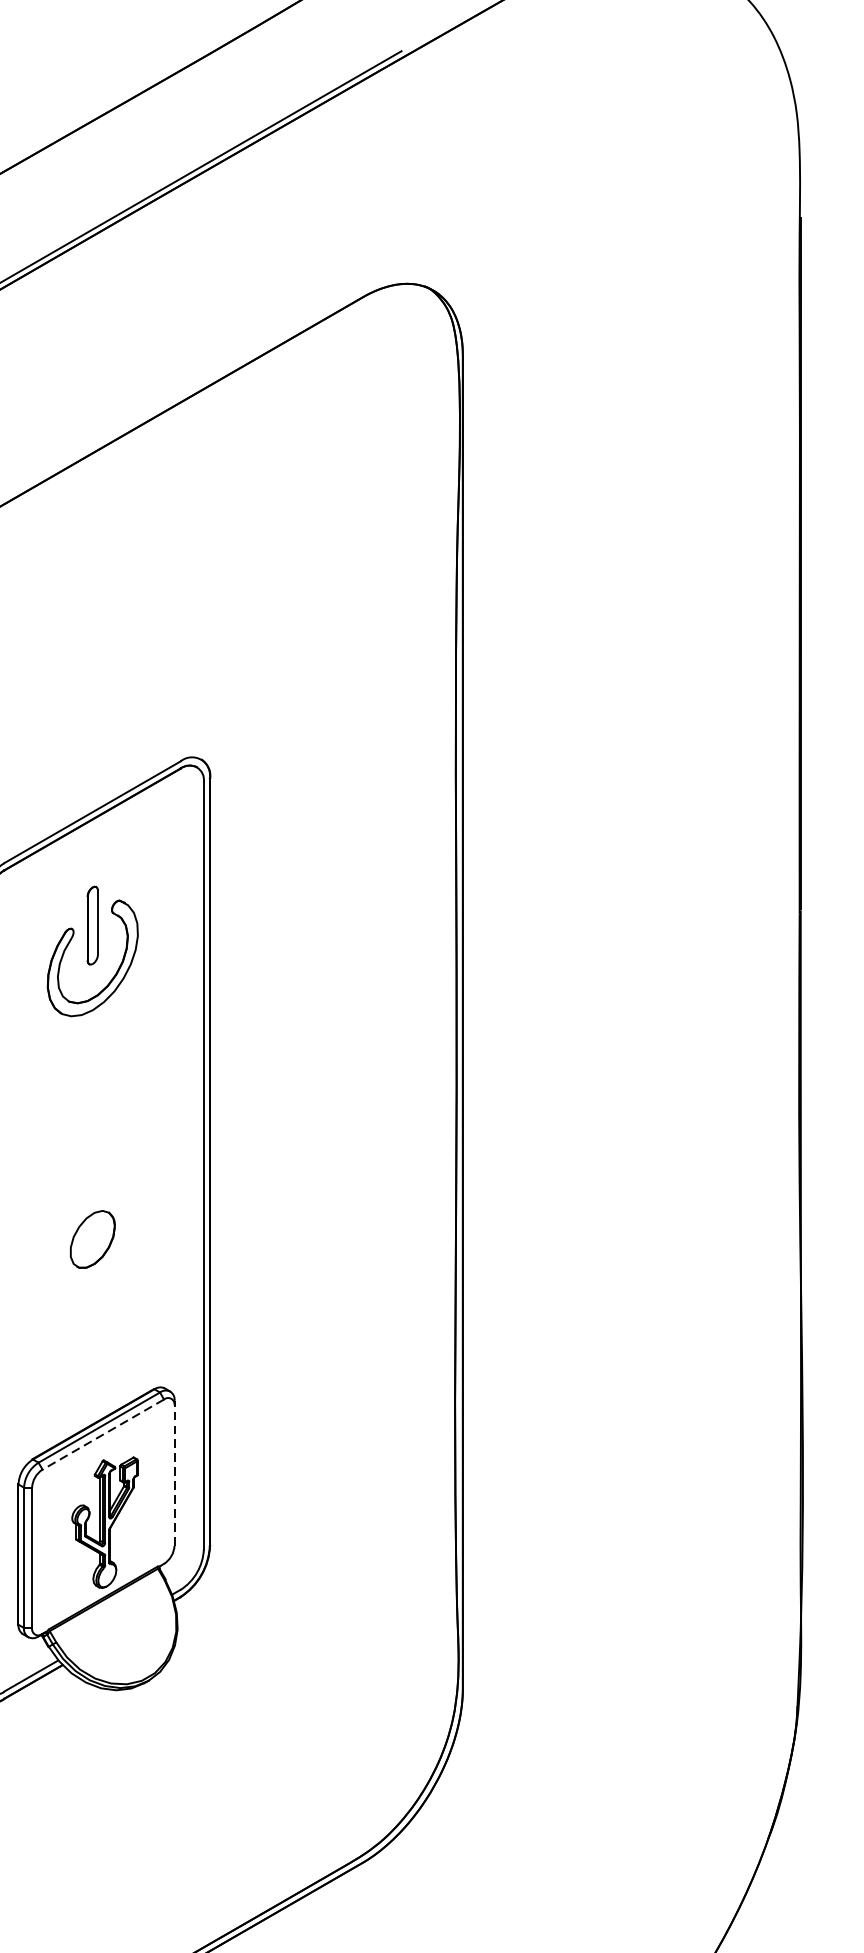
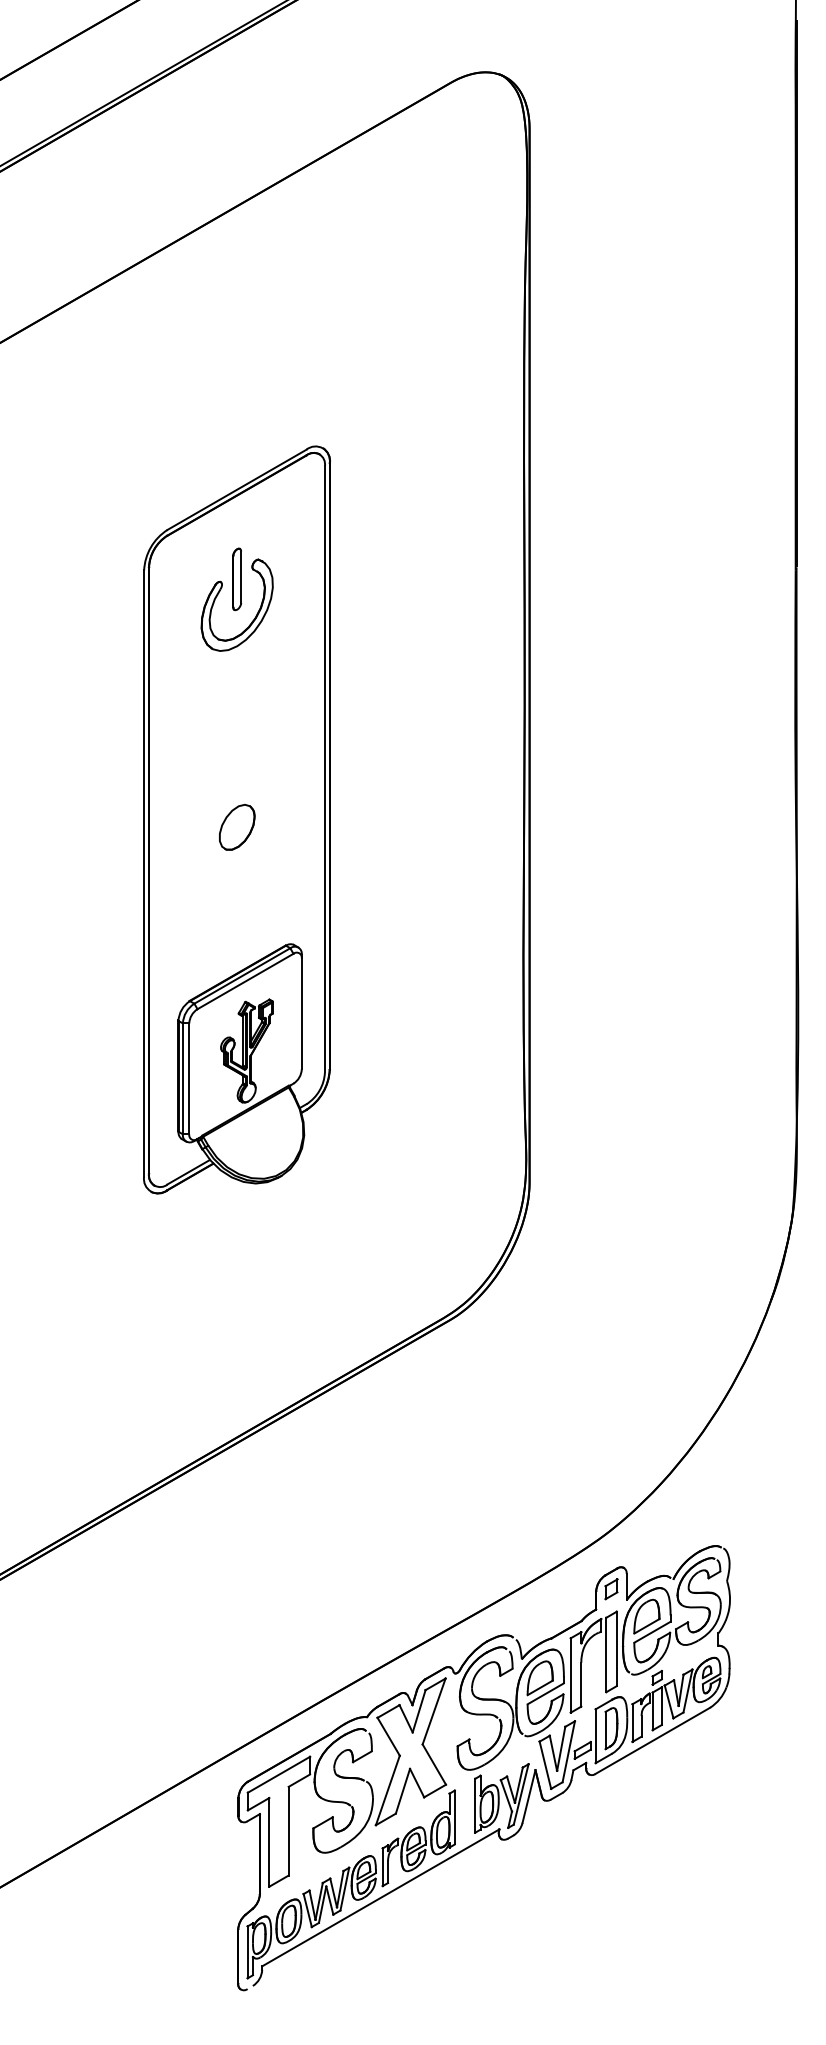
line: (103, 1434) -> (245, 981), dashed -> solid
line: (174, 1472) -> (301, 1011), dashed -> solid

